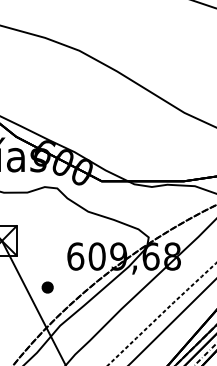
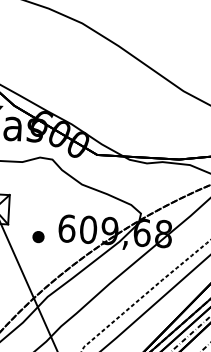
part: (47, 287) -> (38, 237), moved

